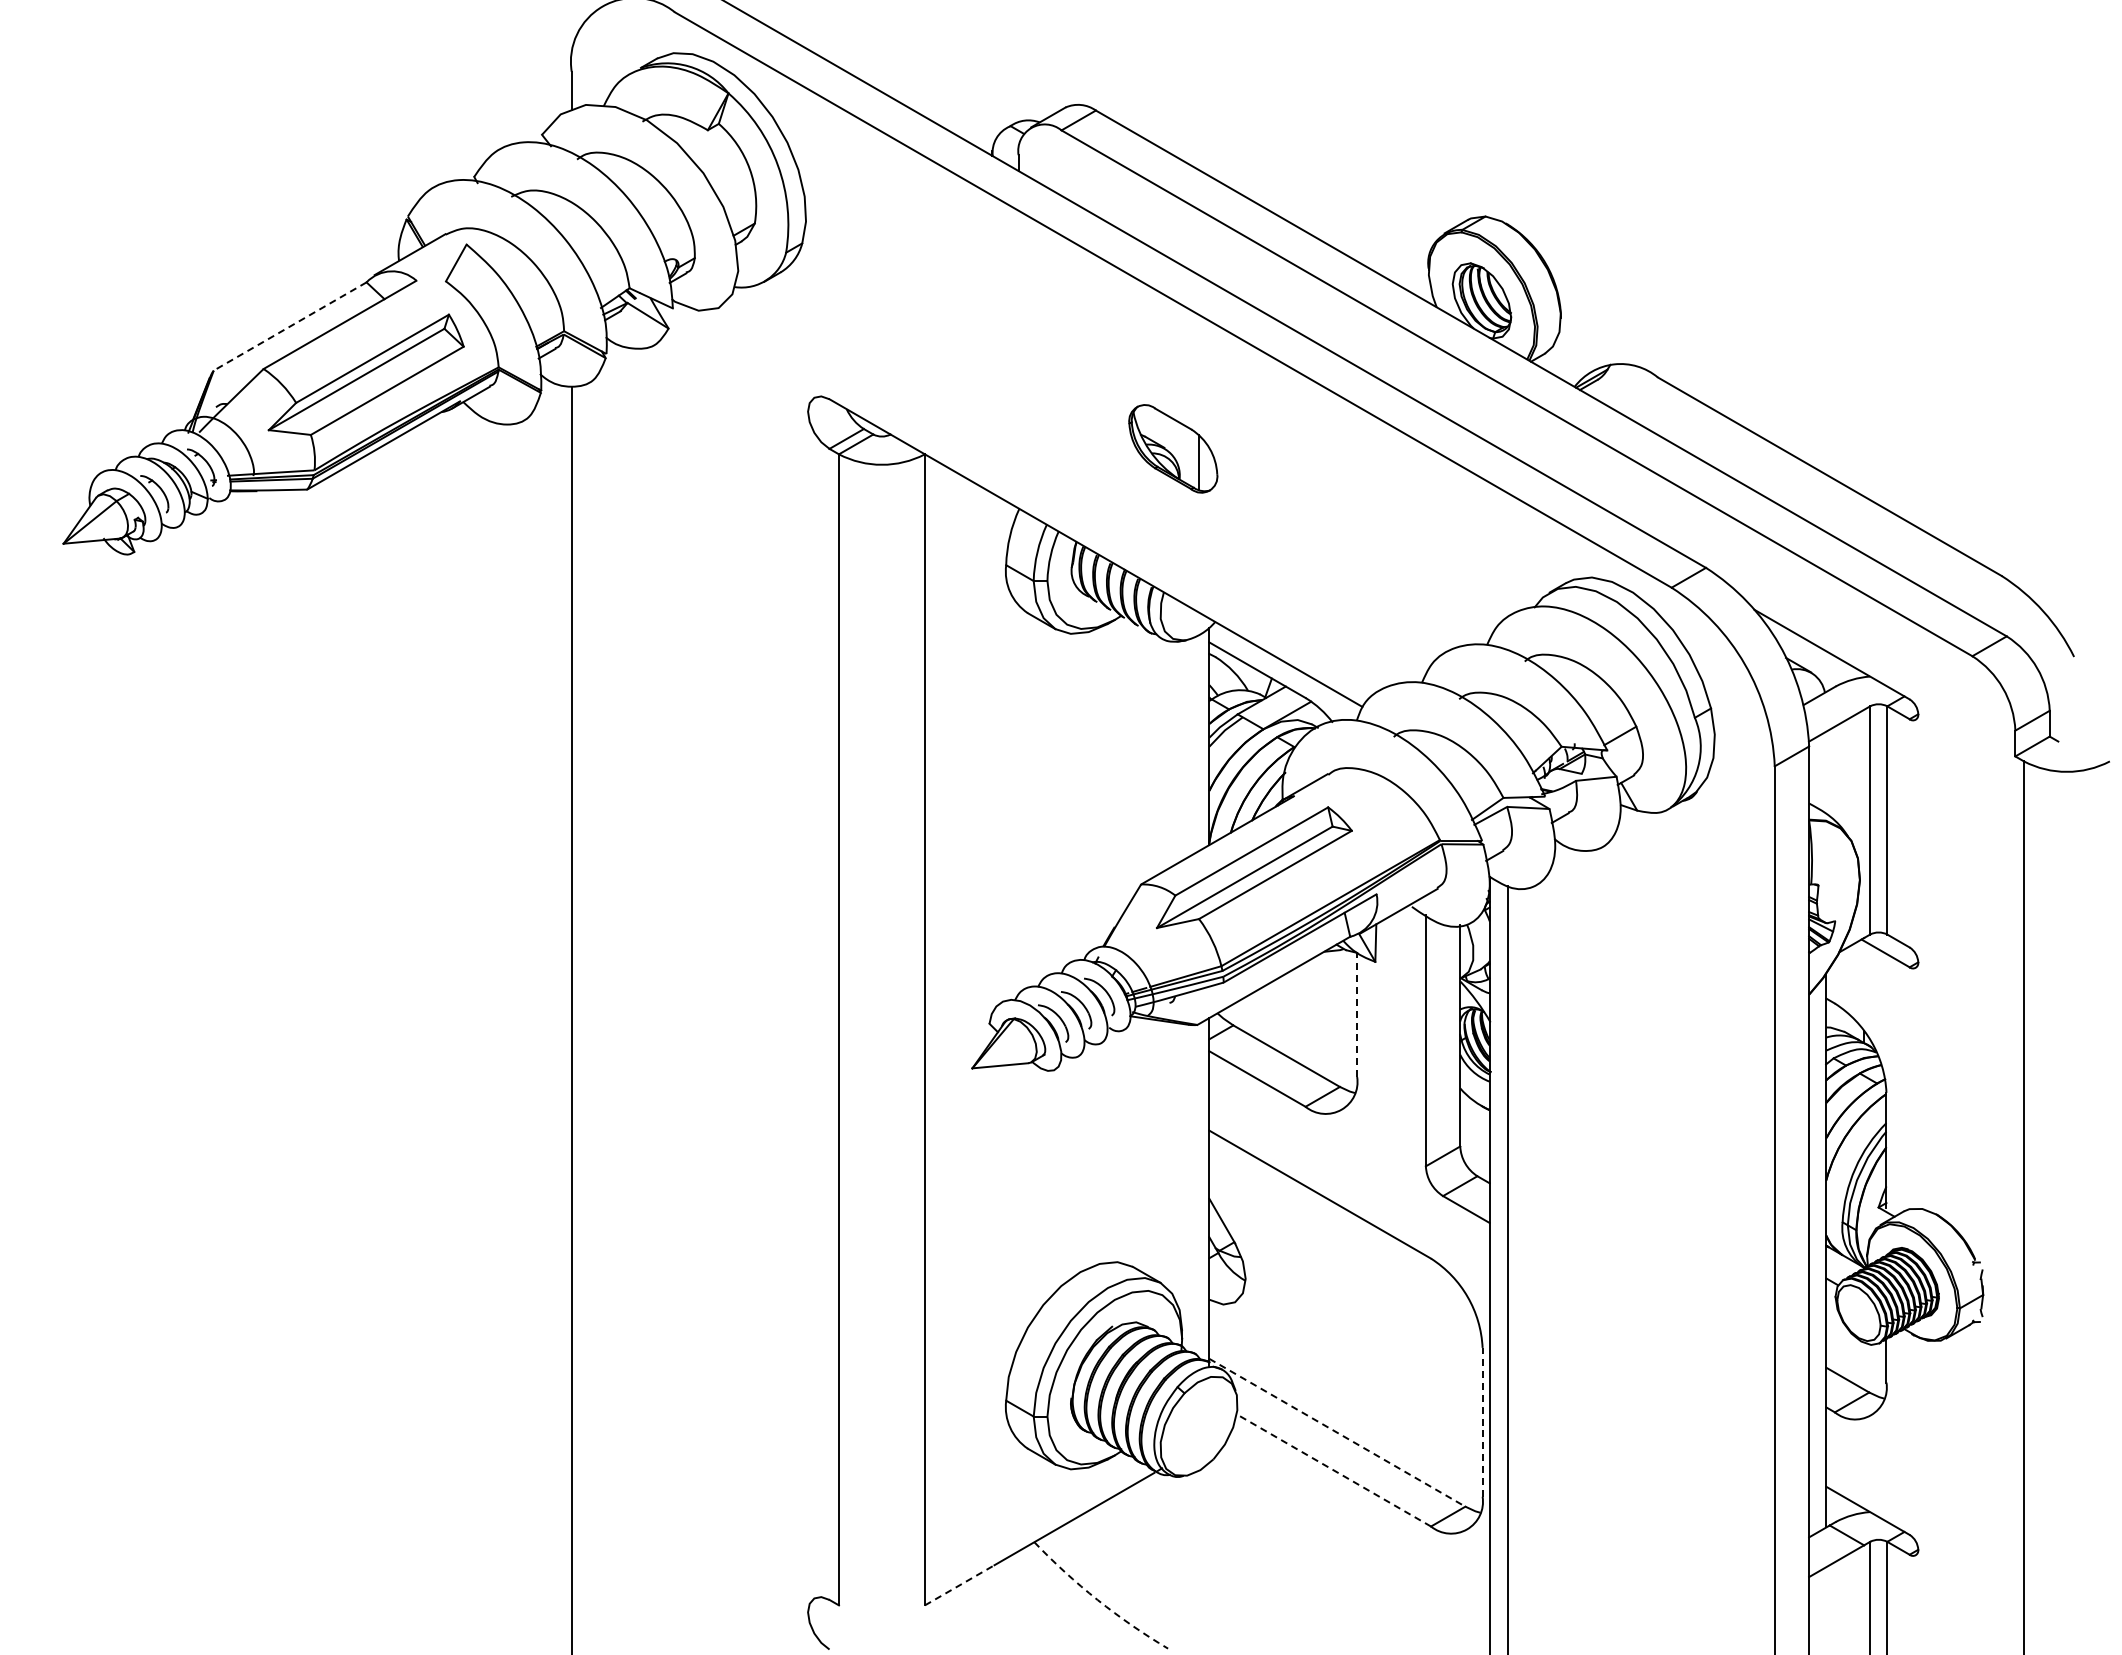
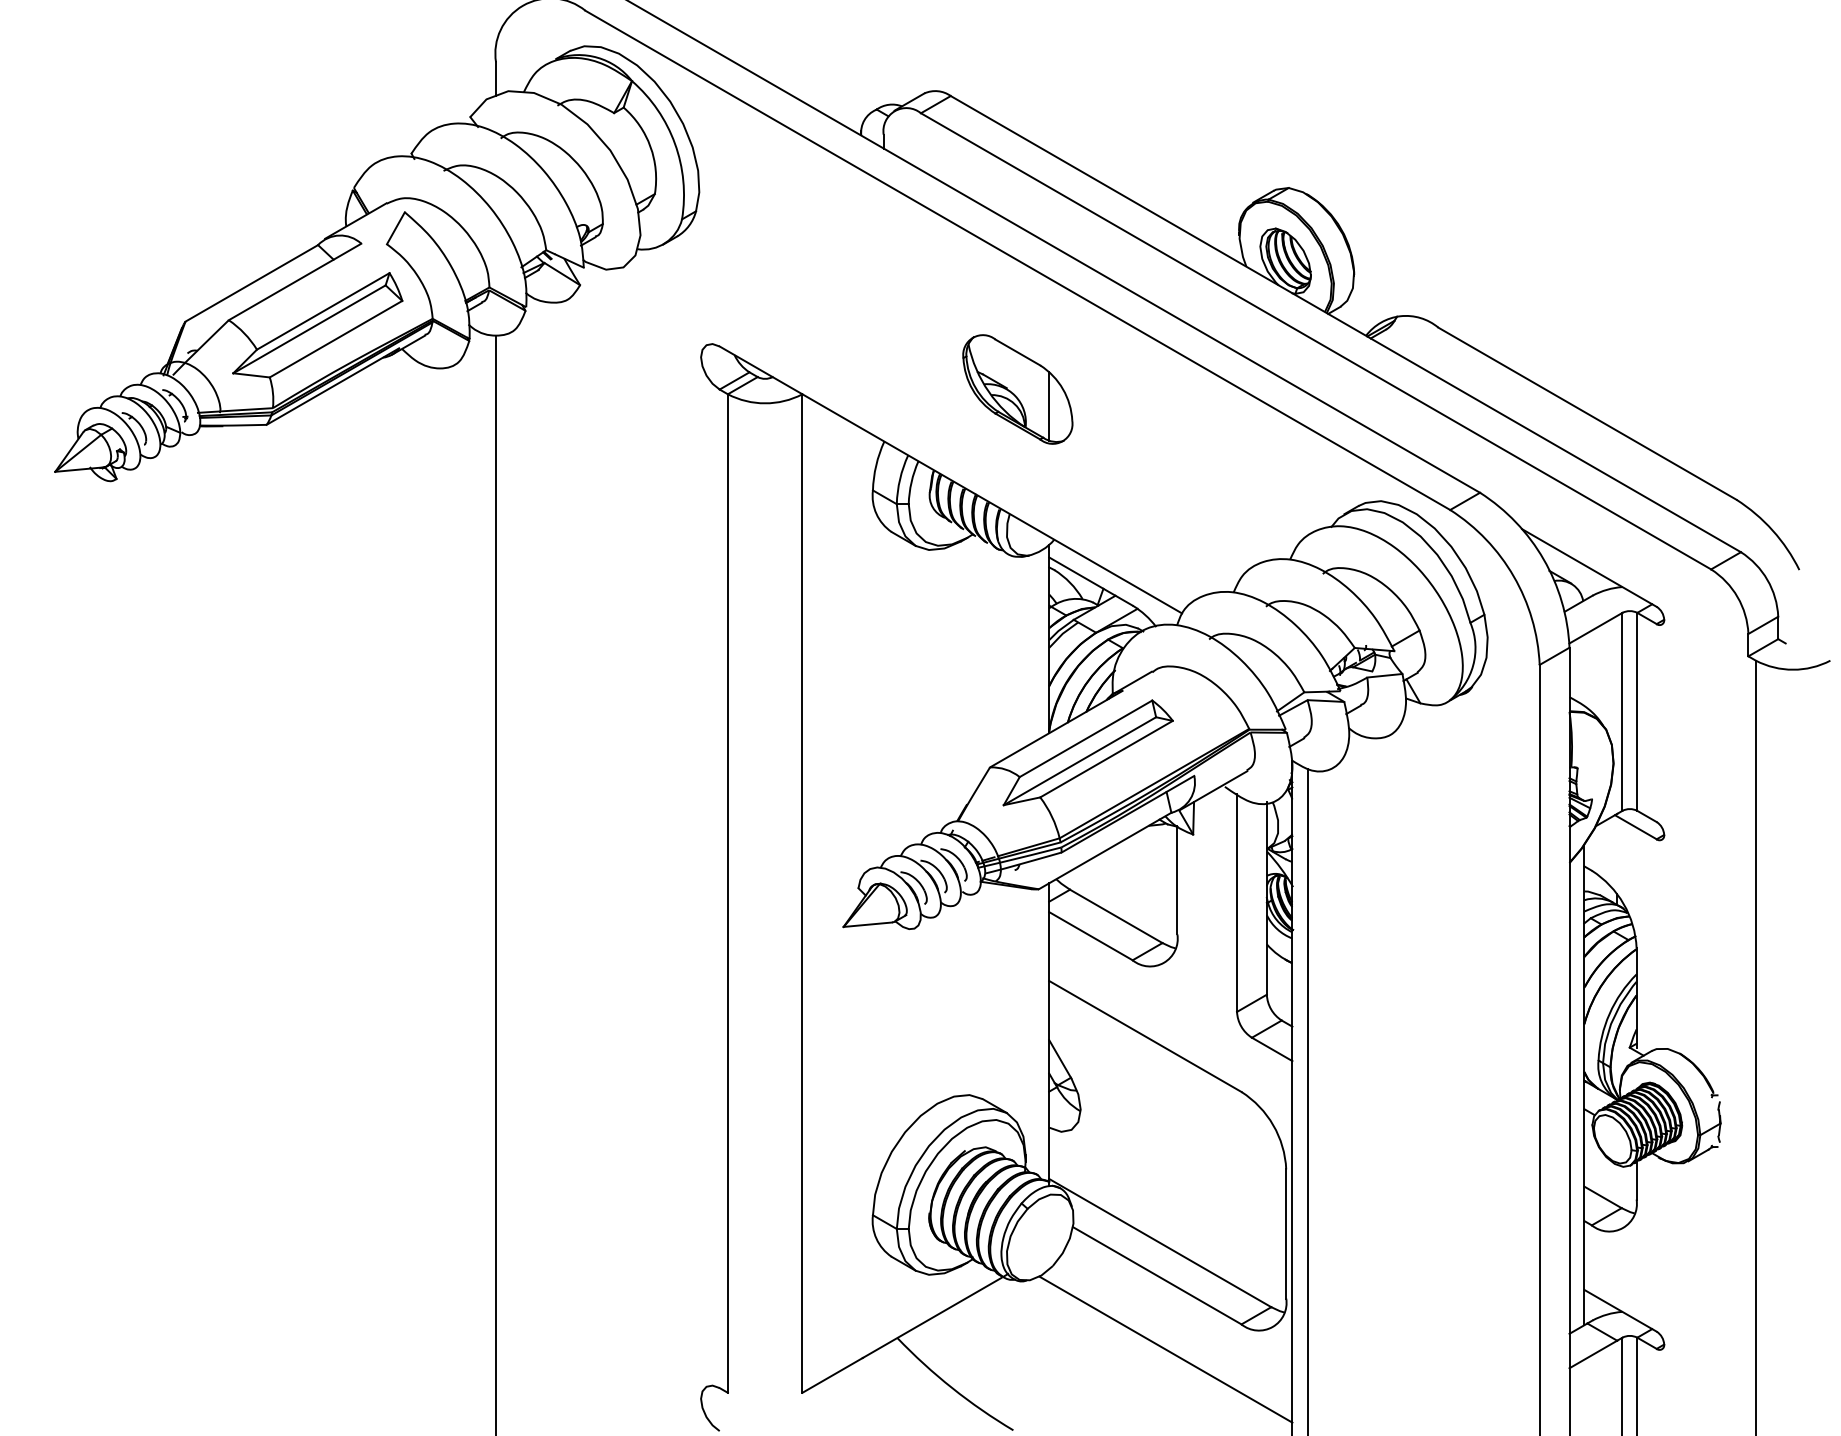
line: (289, 326) -> (251, 283), dashed -> solid
part: (1173, 448) -> (1018, 389), size x1.43
line: (1357, 1014) -> (1177, 880), dashed -> solid
line: (1482, 1421) -> (1286, 1233), dashed -> solid
line: (1337, 1432) -> (1160, 1242), dashed -> solid
line: (1333, 1470) -> (1156, 1275), dashed -> solid
line: (1343, 1555) -> (1165, 1349), added
line: (960, 1585) -> (833, 1375), dashed -> solid
arc: (1097, 1599) -> (952, 1387), dashed -> solid

